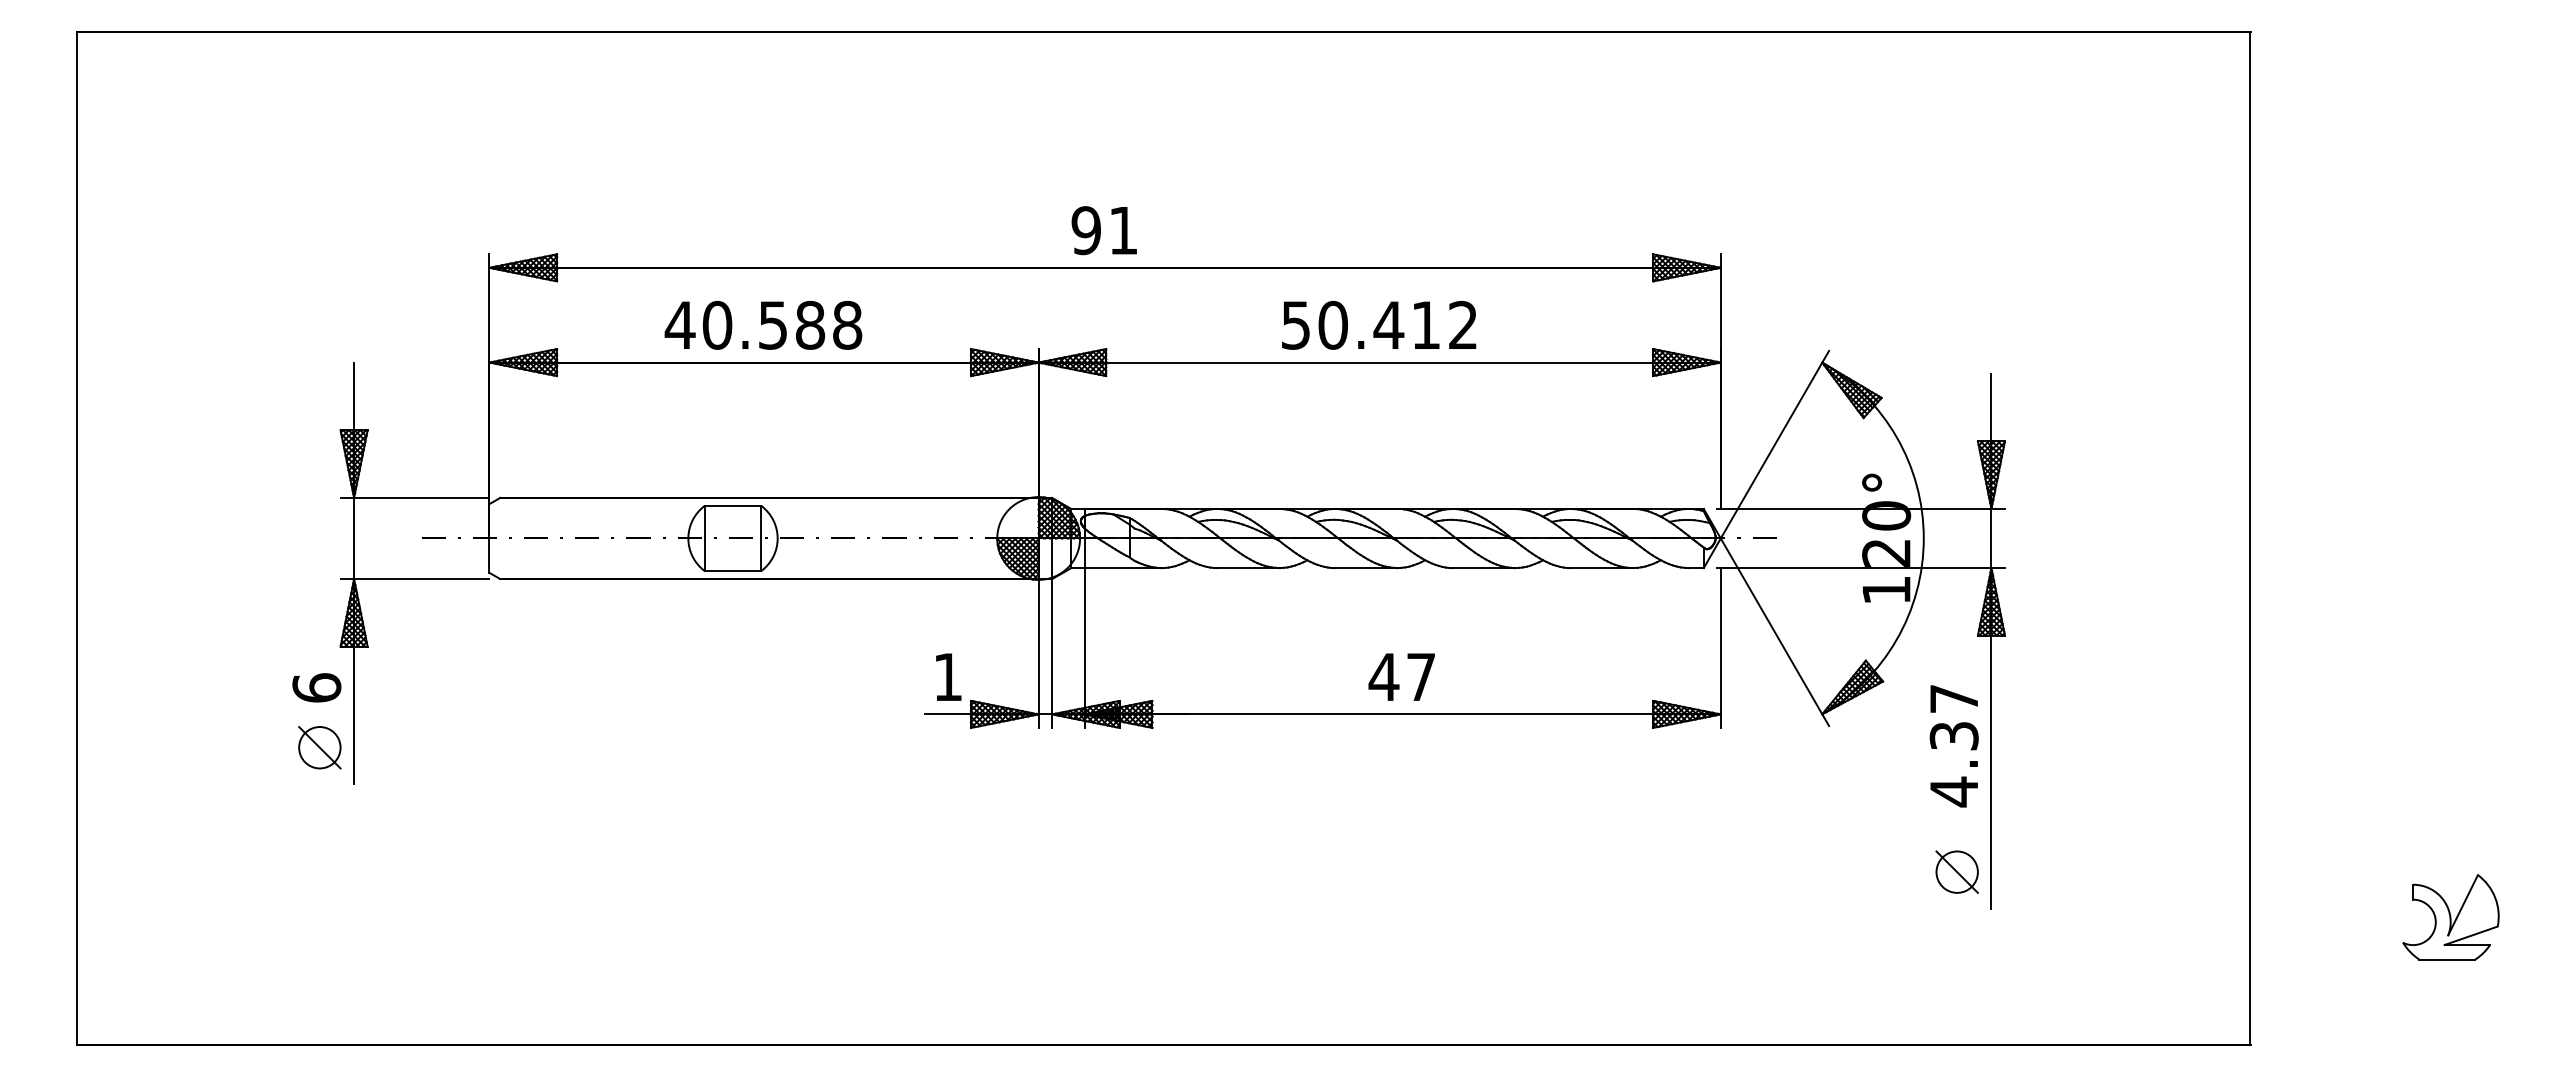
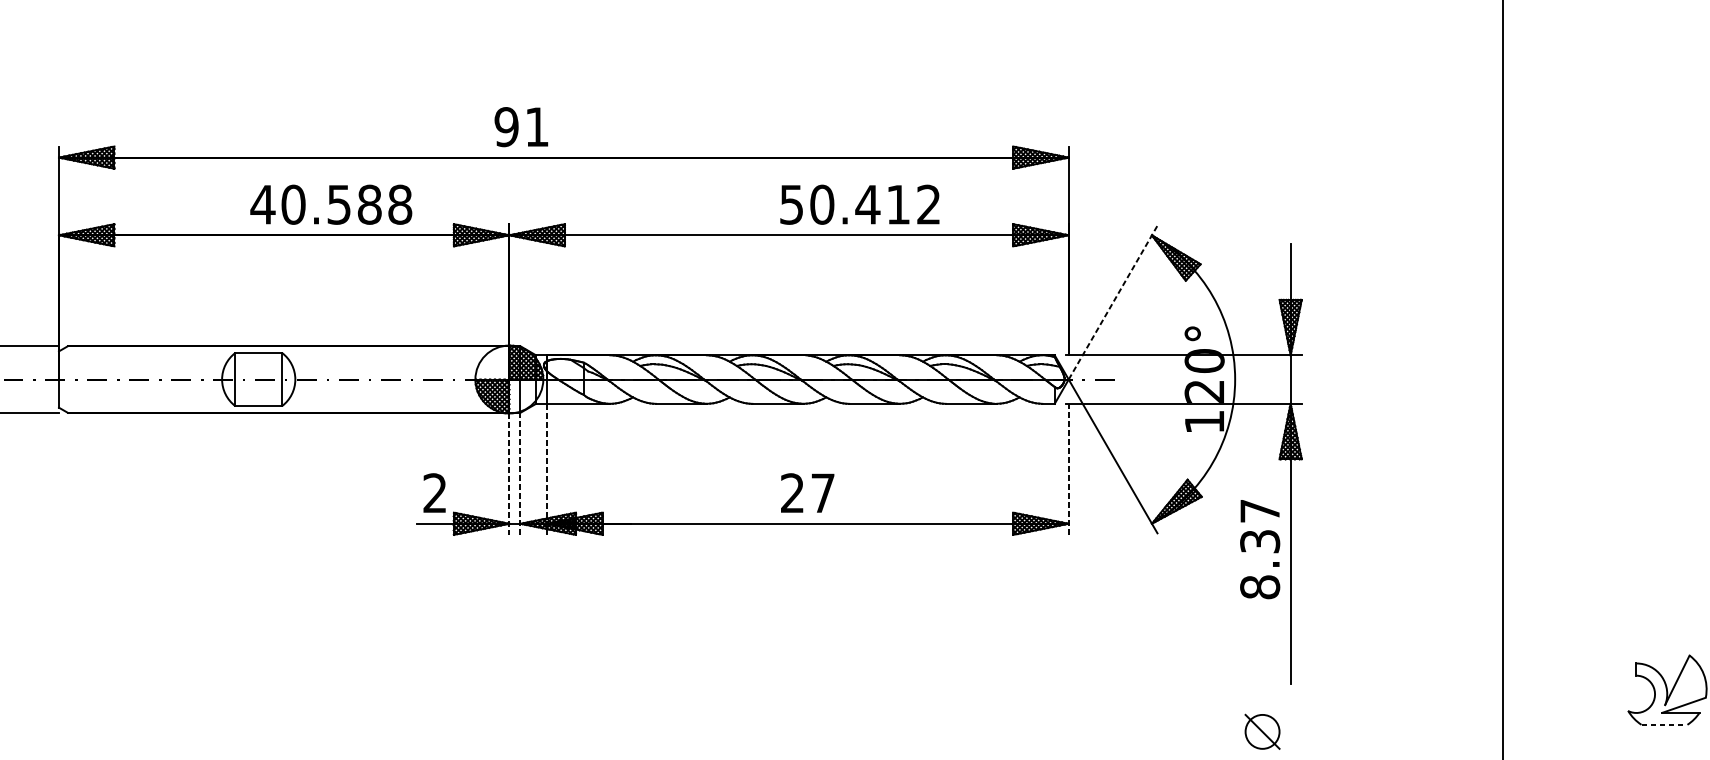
text: (1103, 230) -> (520, 126), moved
text: (763, 324) -> (331, 204), moved
text: (1379, 324) -> (860, 204), moved
line: (1775, 444) -> (1113, 302), solid -> dashed
line: (1084, 648) -> (546, 469), solid -> dashed
line: (1720, 648) -> (1068, 469), solid -> dashed
line: (1052, 653) -> (520, 473), solid -> dashed
line: (1038, 654) -> (509, 474), solid -> dashed
text: (947, 676) -> (434, 492), 1 -> 2
text: (1383, 676) -> (792, 492), 47 -> 27
text: (1953, 791) -> (1259, 587), 4.37 -> 8.37
part: (1956, 871) -> (1261, 731), moved
line: (2447, 959) -> (1664, 724), solid -> dashed

